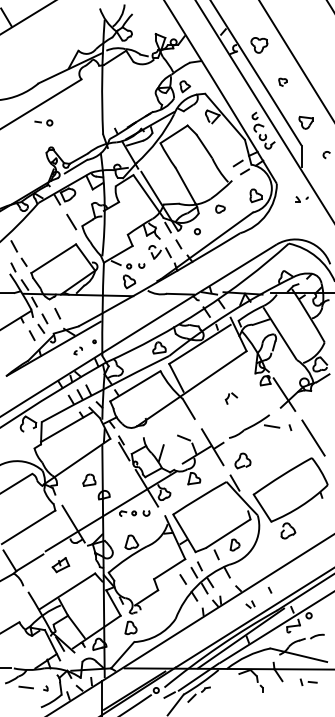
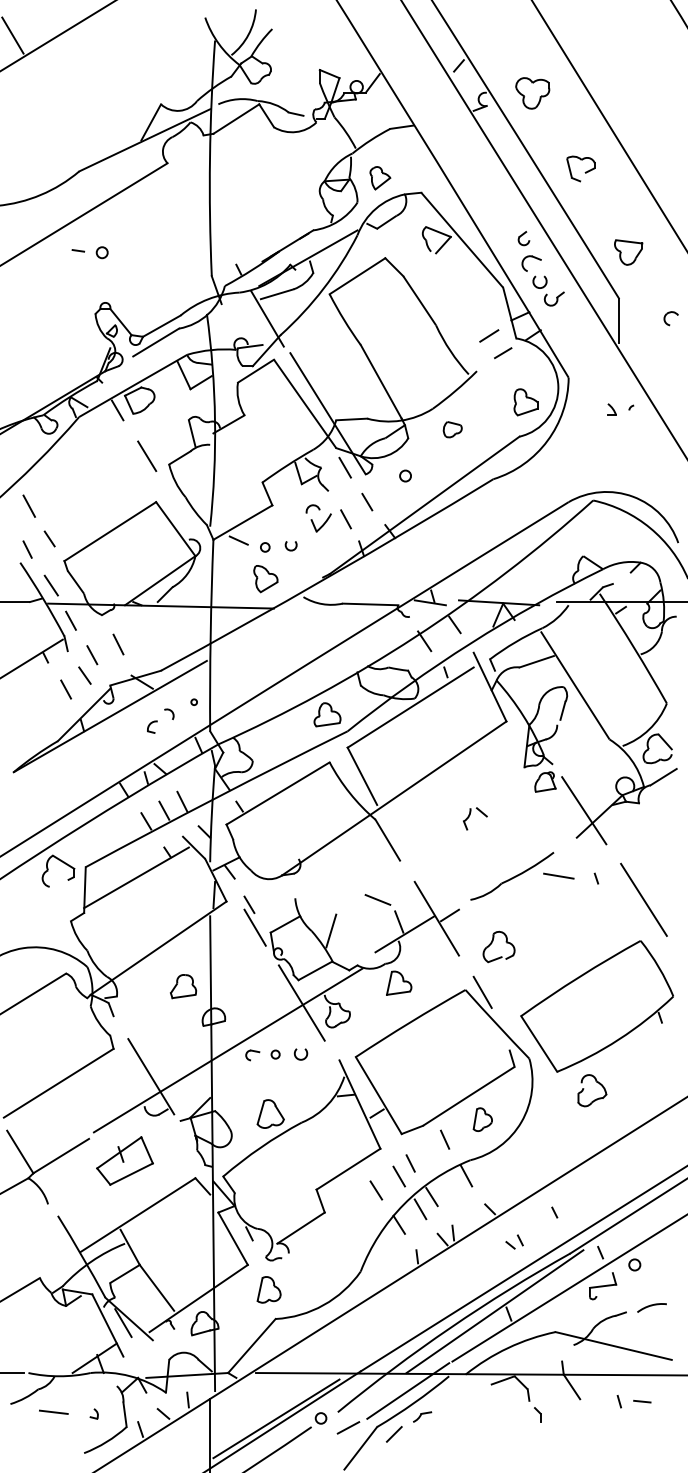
part: (282, 82) -> (580, 169), size x1.67
part: (78, 350) -> (161, 720), size x1.67
part: (60, 564) -> (124, 1159), size x1.67

